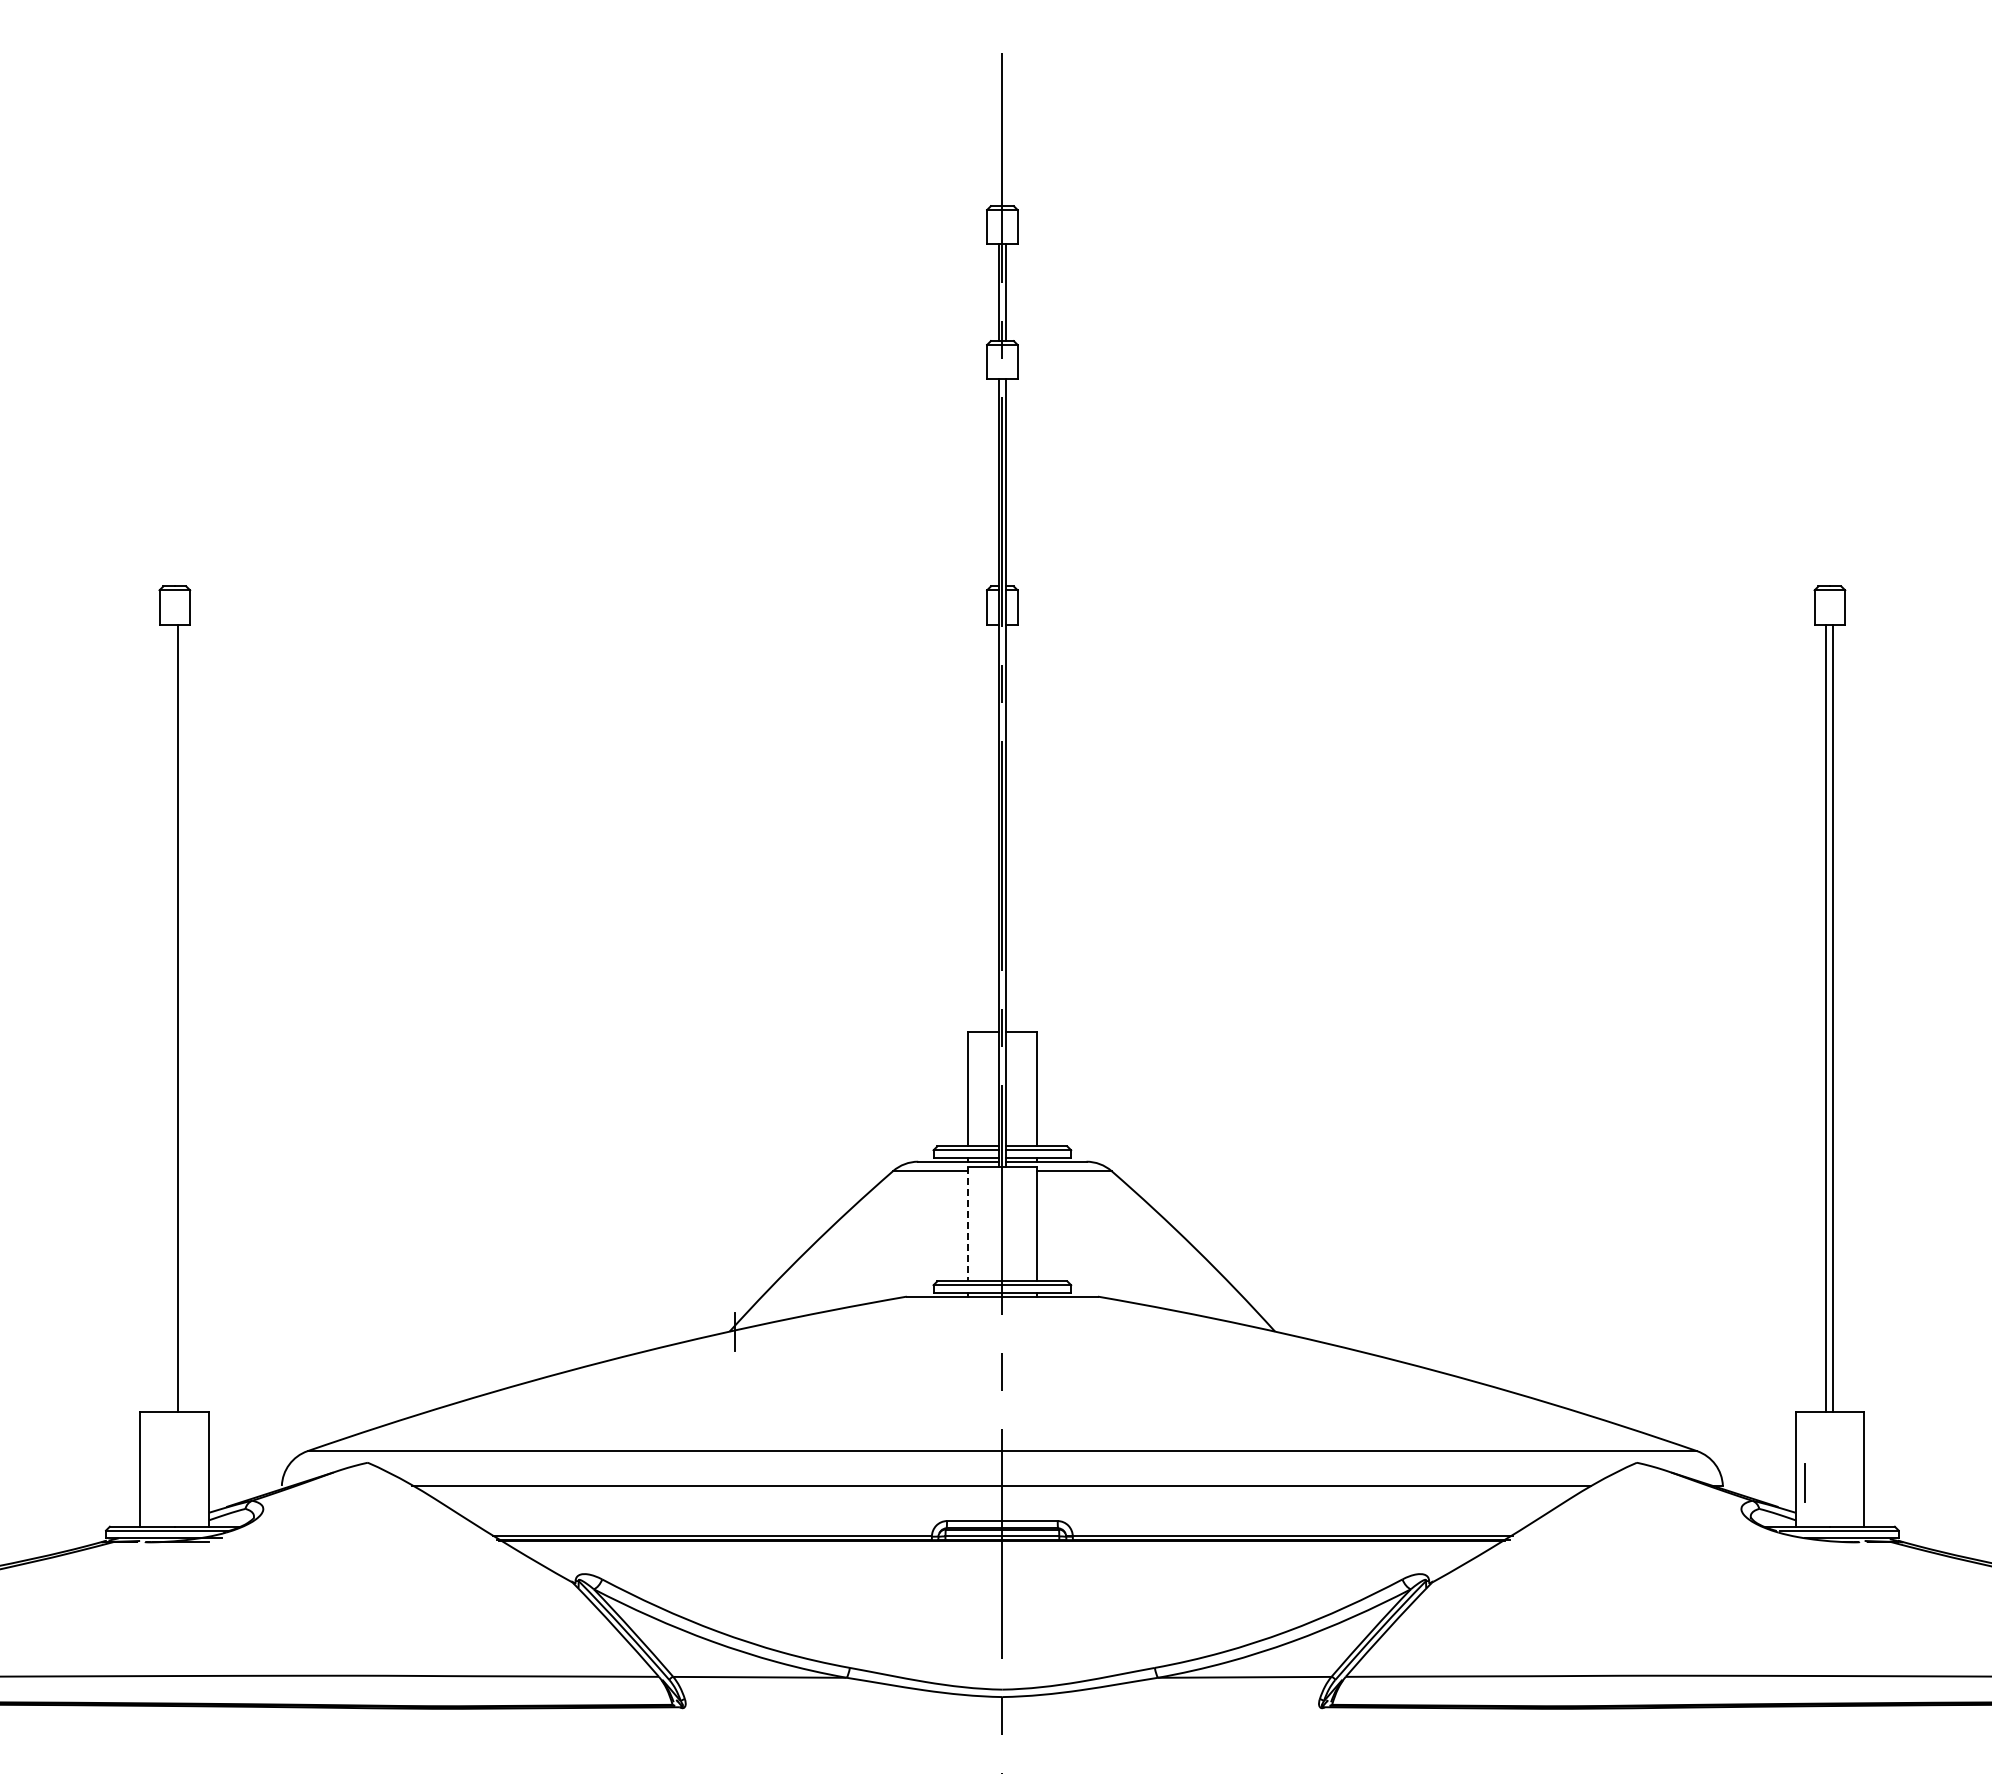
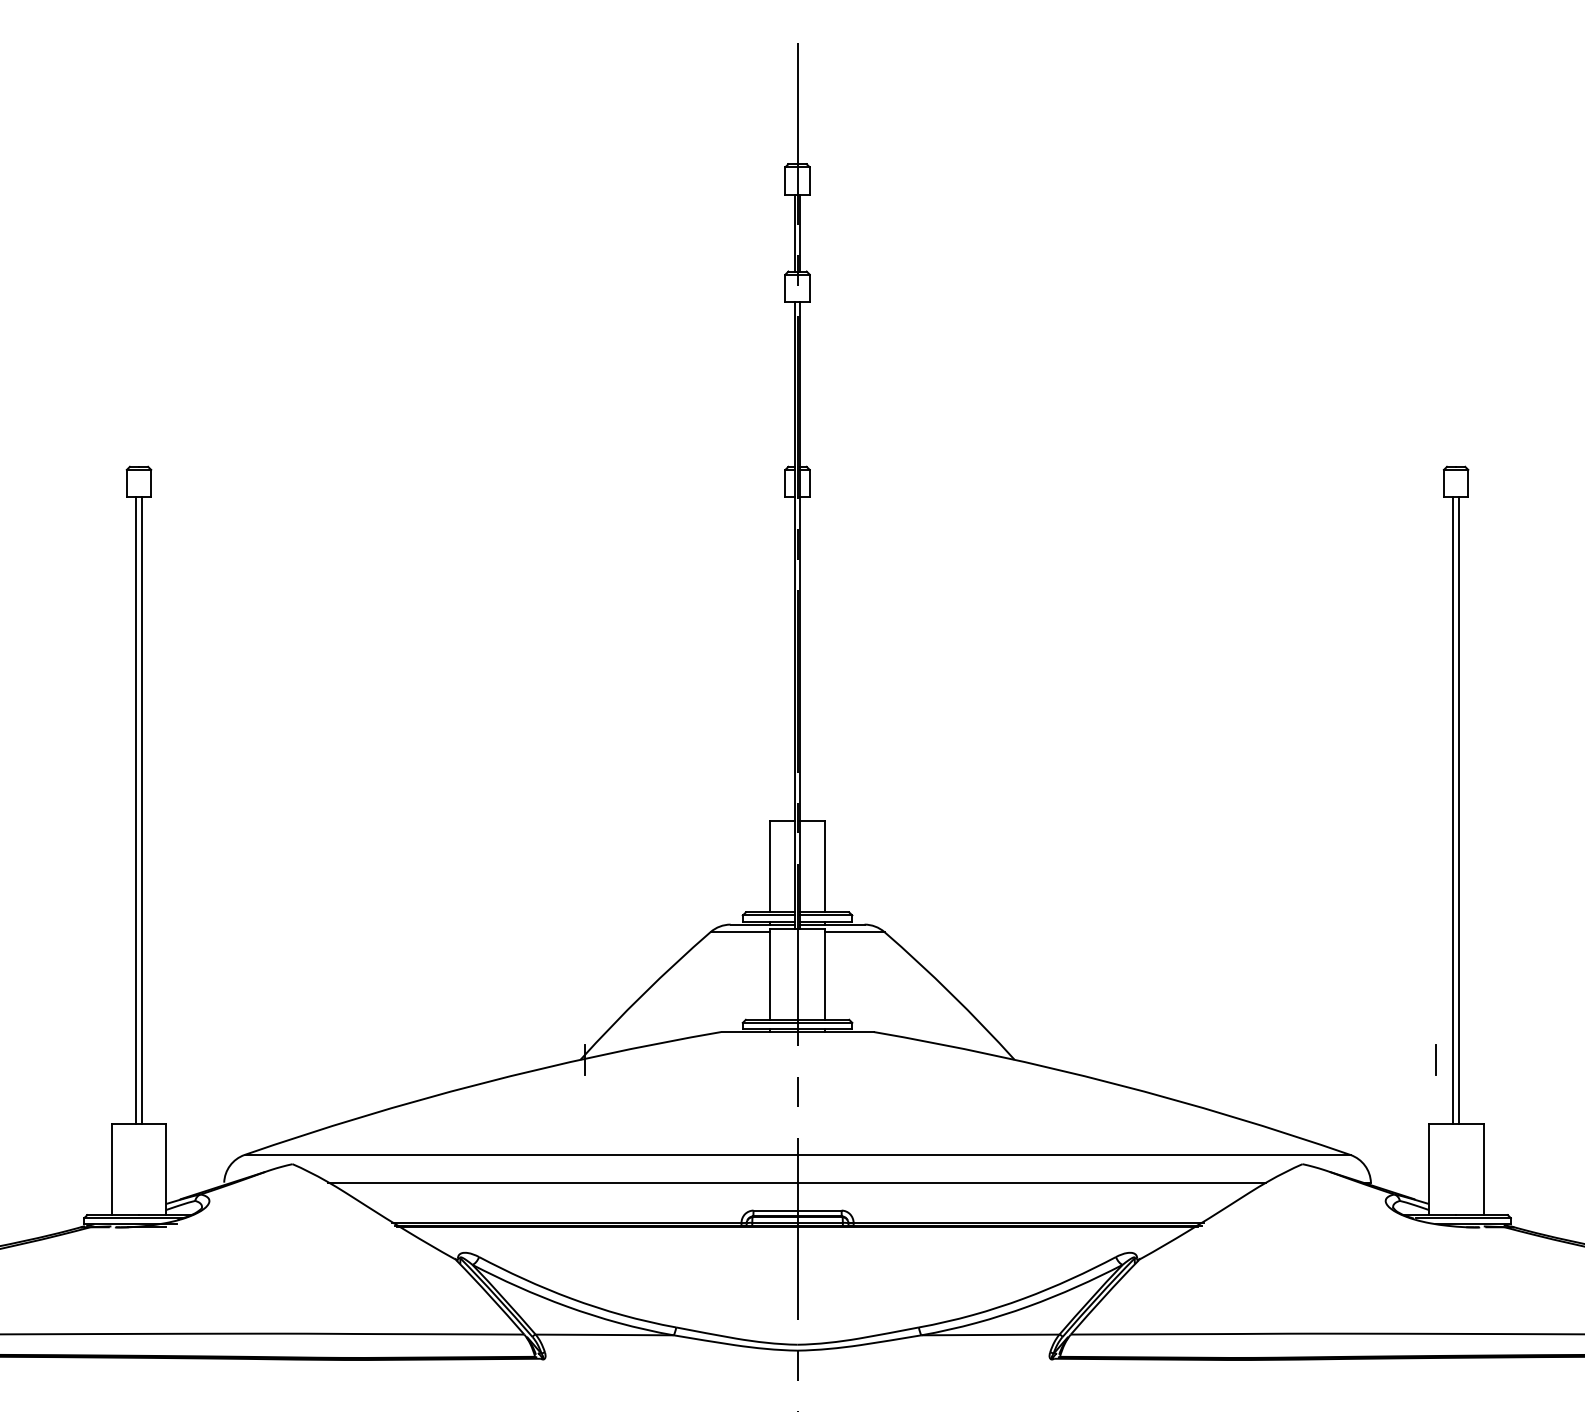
line: (171, 1018) -> (136, 810), added
line: (967, 1224) -> (769, 974), dashed -> solid
line: (1804, 1482) -> (1435, 1059), moved

